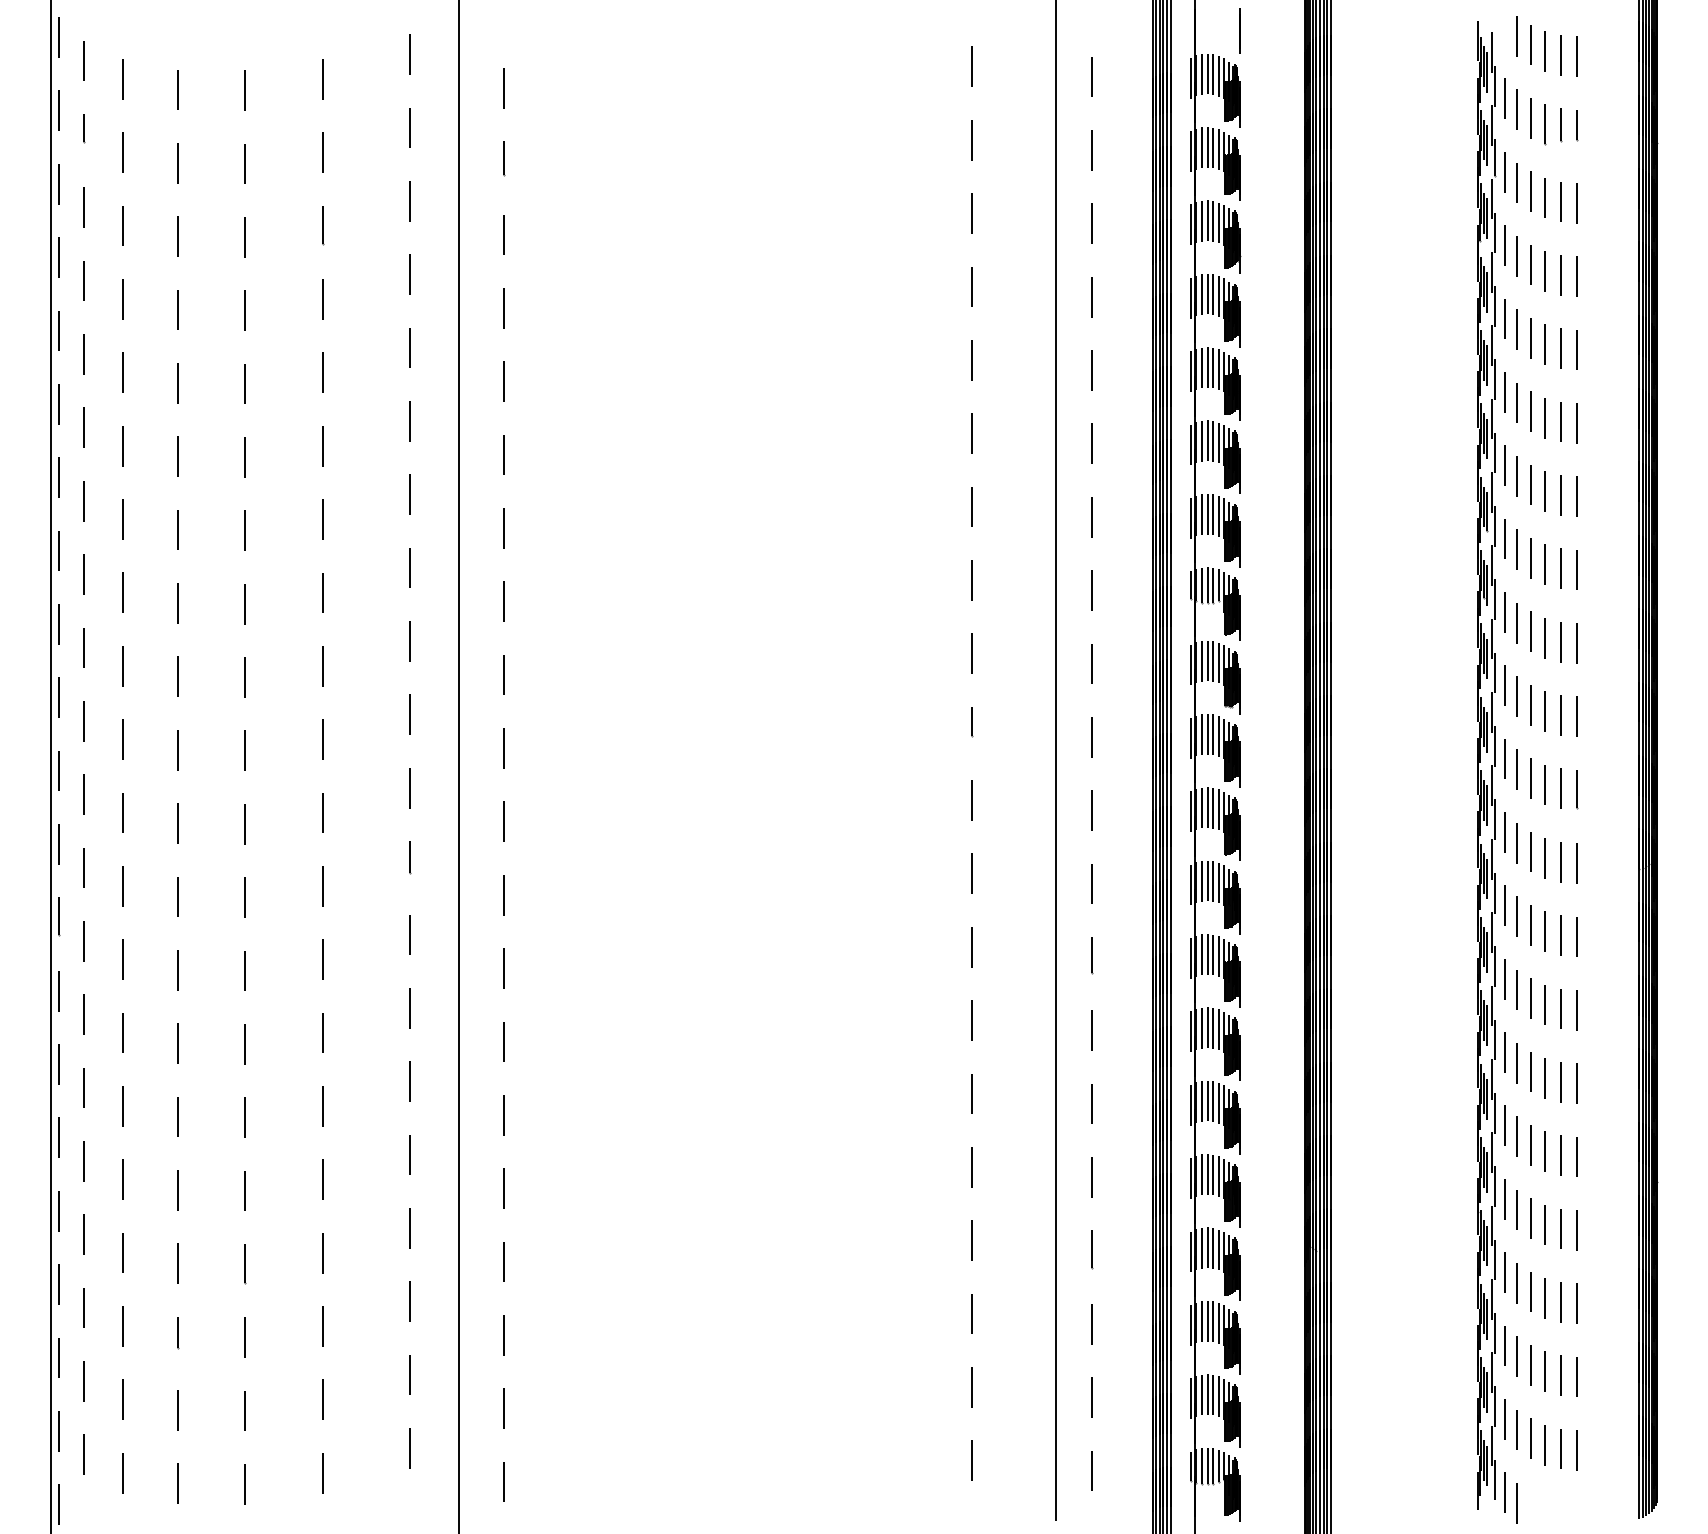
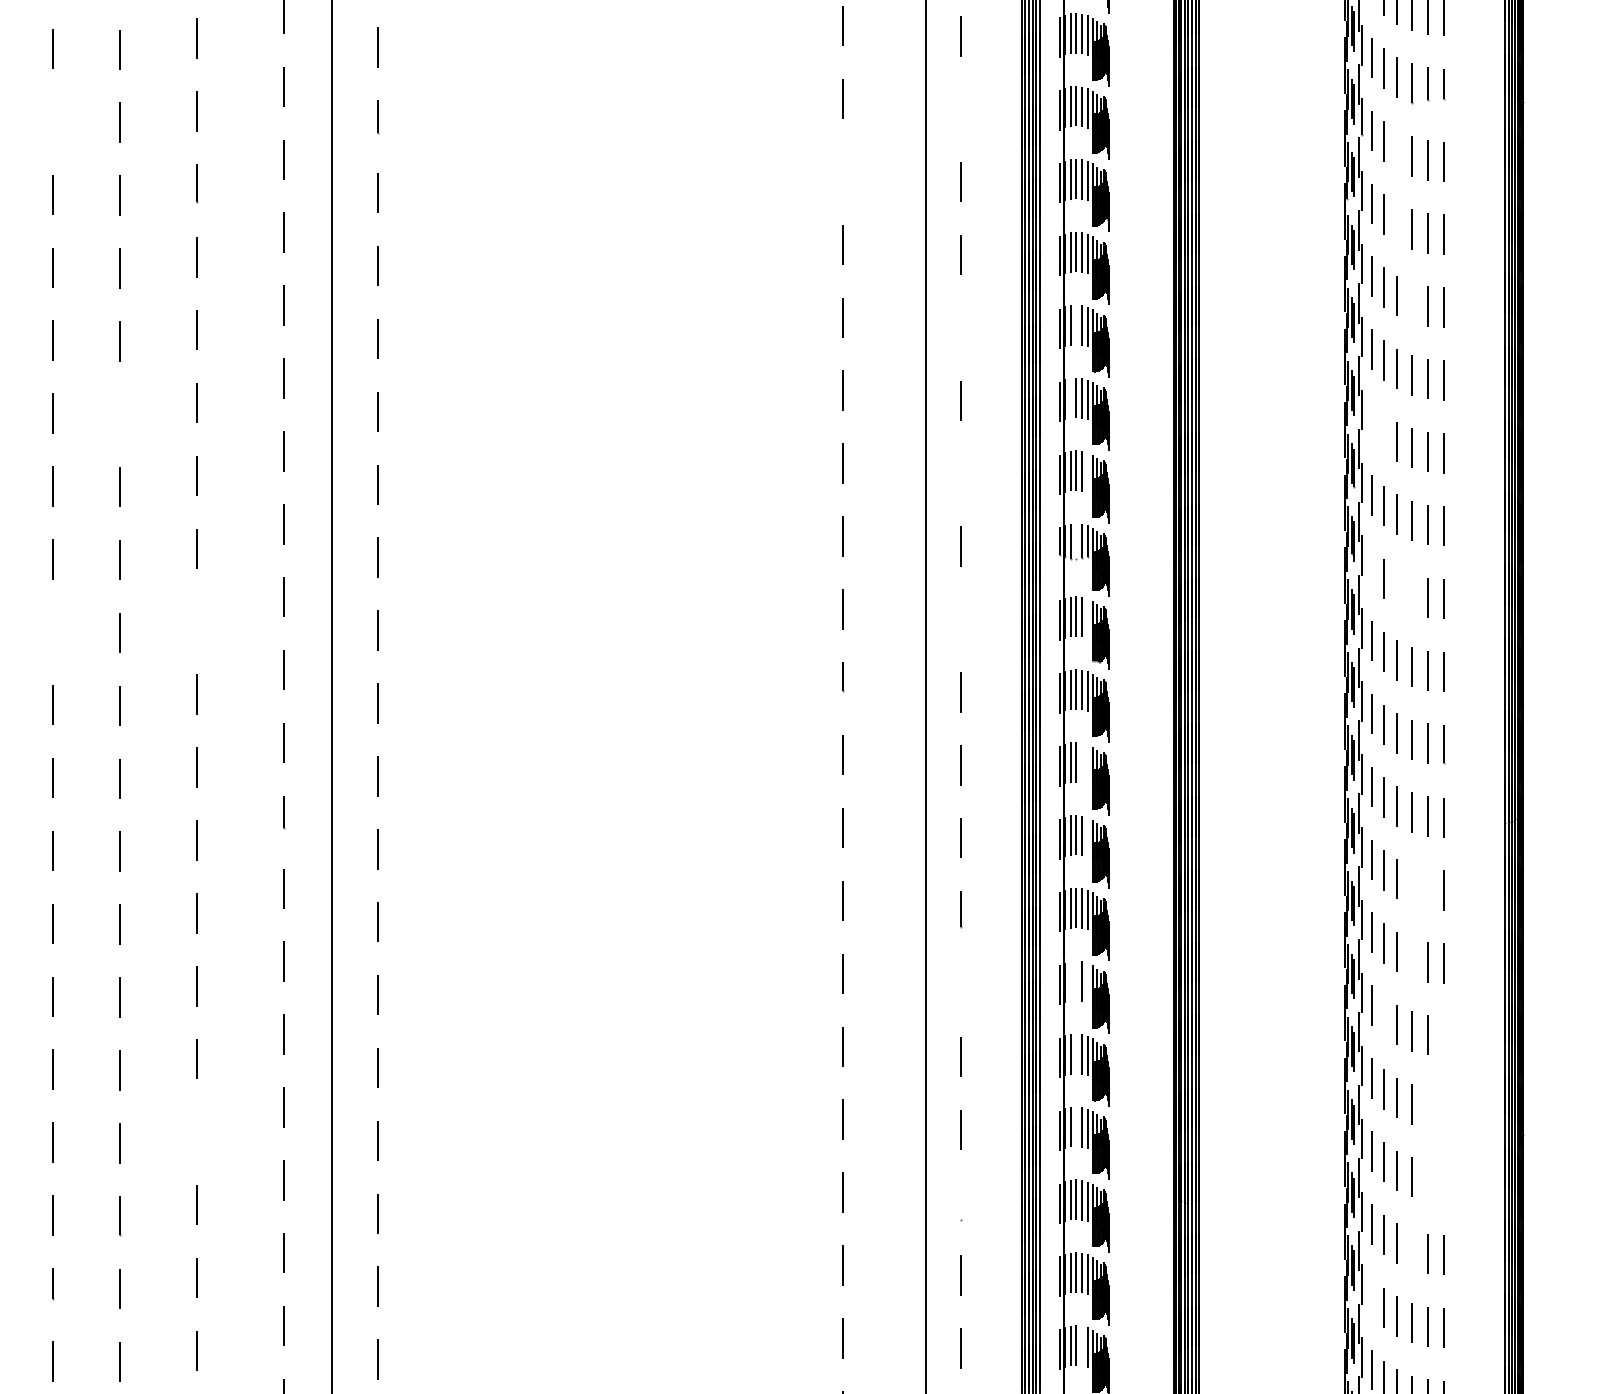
line: (1091, 150) -> (961, 109), removed
line: (177, 163) -> (52, 122), removed
line: (1530, 191) -> (1397, 150), removed
line: (972, 213) -> (842, 171), removed
line: (1530, 264) -> (1397, 222), removed
line: (1545, 344) -> (1412, 302), removed
line: (1207, 367) -> (1076, 324), removed
line: (1091, 370) -> (961, 327), removed
line: (1201, 440) -> (1070, 397), removed
line: (244, 457) -> (119, 414), removed
line: (1504, 465) -> (1371, 422), removed
line: (1516, 476) -> (1383, 433), removed
line: (1218, 515) -> (1087, 472), removed
line: (1091, 516) -> (961, 473), removed
line: (1207, 585) -> (1076, 541), removed
line: (1504, 611) -> (1371, 567), removed
line: (1530, 631) -> (1397, 587), removed
line: (1545, 637) -> (1412, 593), removed
line: (1218, 662) -> (1087, 618), removed
line: (1091, 663) -> (961, 619), removed
line: (322, 666) -> (196, 622), removed
line: (177, 676) -> (52, 632), removed
line: (1213, 807) -> (1082, 762), removed
line: (1218, 809) -> (1087, 764), removed
line: (1218, 882) -> (1087, 836), removed
line: (1545, 931) -> (1412, 885), removed
line: (1561, 935) -> (1428, 889), removed
line: (1545, 1004) -> (1412, 957), removed
line: (1201, 1027) -> (1070, 980), removed
line: (1207, 1027) -> (1076, 980), removed
line: (1218, 1029) -> (1087, 982), removed
line: (1091, 1030) -> (961, 983), removed
line: (1516, 1062) -> (1383, 1015), removed
line: (1577, 1083) -> (1444, 1036), removed
line: (1207, 1100) -> (1076, 1053), removed
line: (1561, 1155) -> (1428, 1107), removed
line: (1577, 1156) -> (1444, 1108), removed
line: (1207, 1174) -> (1076, 1126), removed
line: (322, 1179) -> (196, 1131), removed
line: (1561, 1228) -> (1428, 1180), removed
line: (1577, 1229) -> (1444, 1181), removed
line: (1091, 1249) -> (961, 1201), removed
line: (1545, 1298) -> (1412, 1250), removed
line: (1504, 1345) -> (1371, 1296), removed
line: (1213, 1394) -> (1082, 1345), removed

